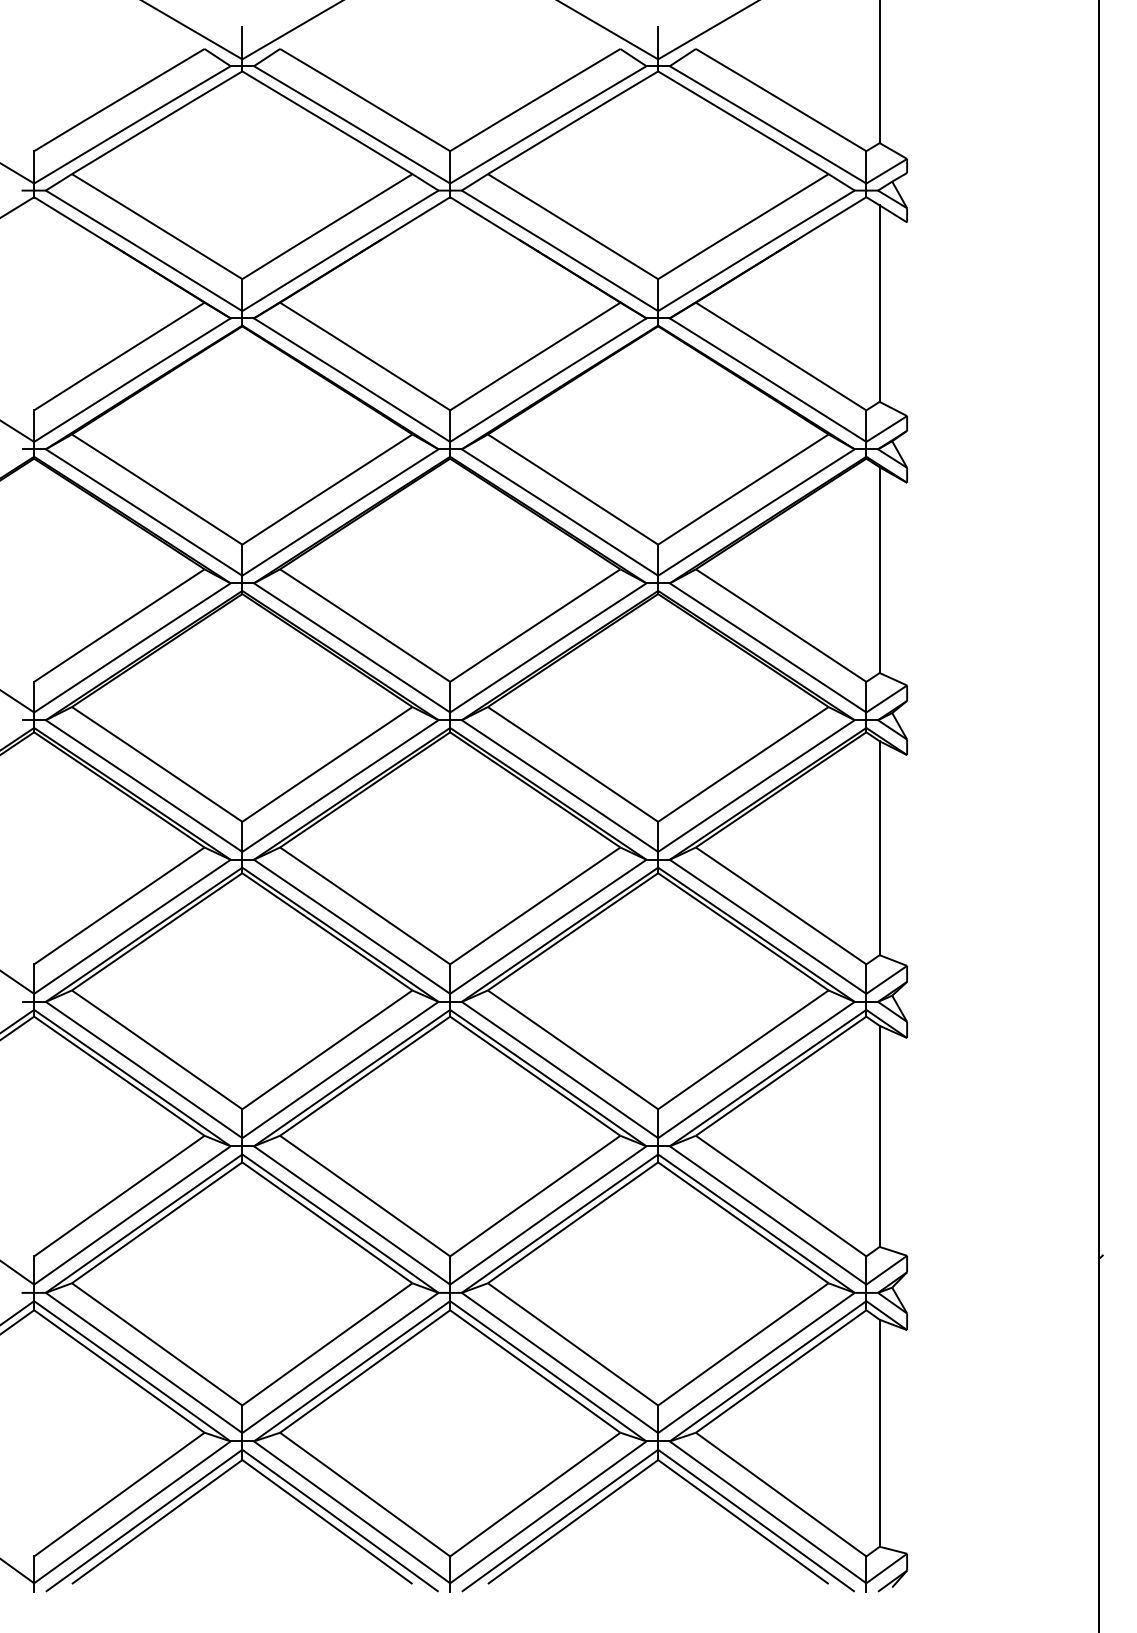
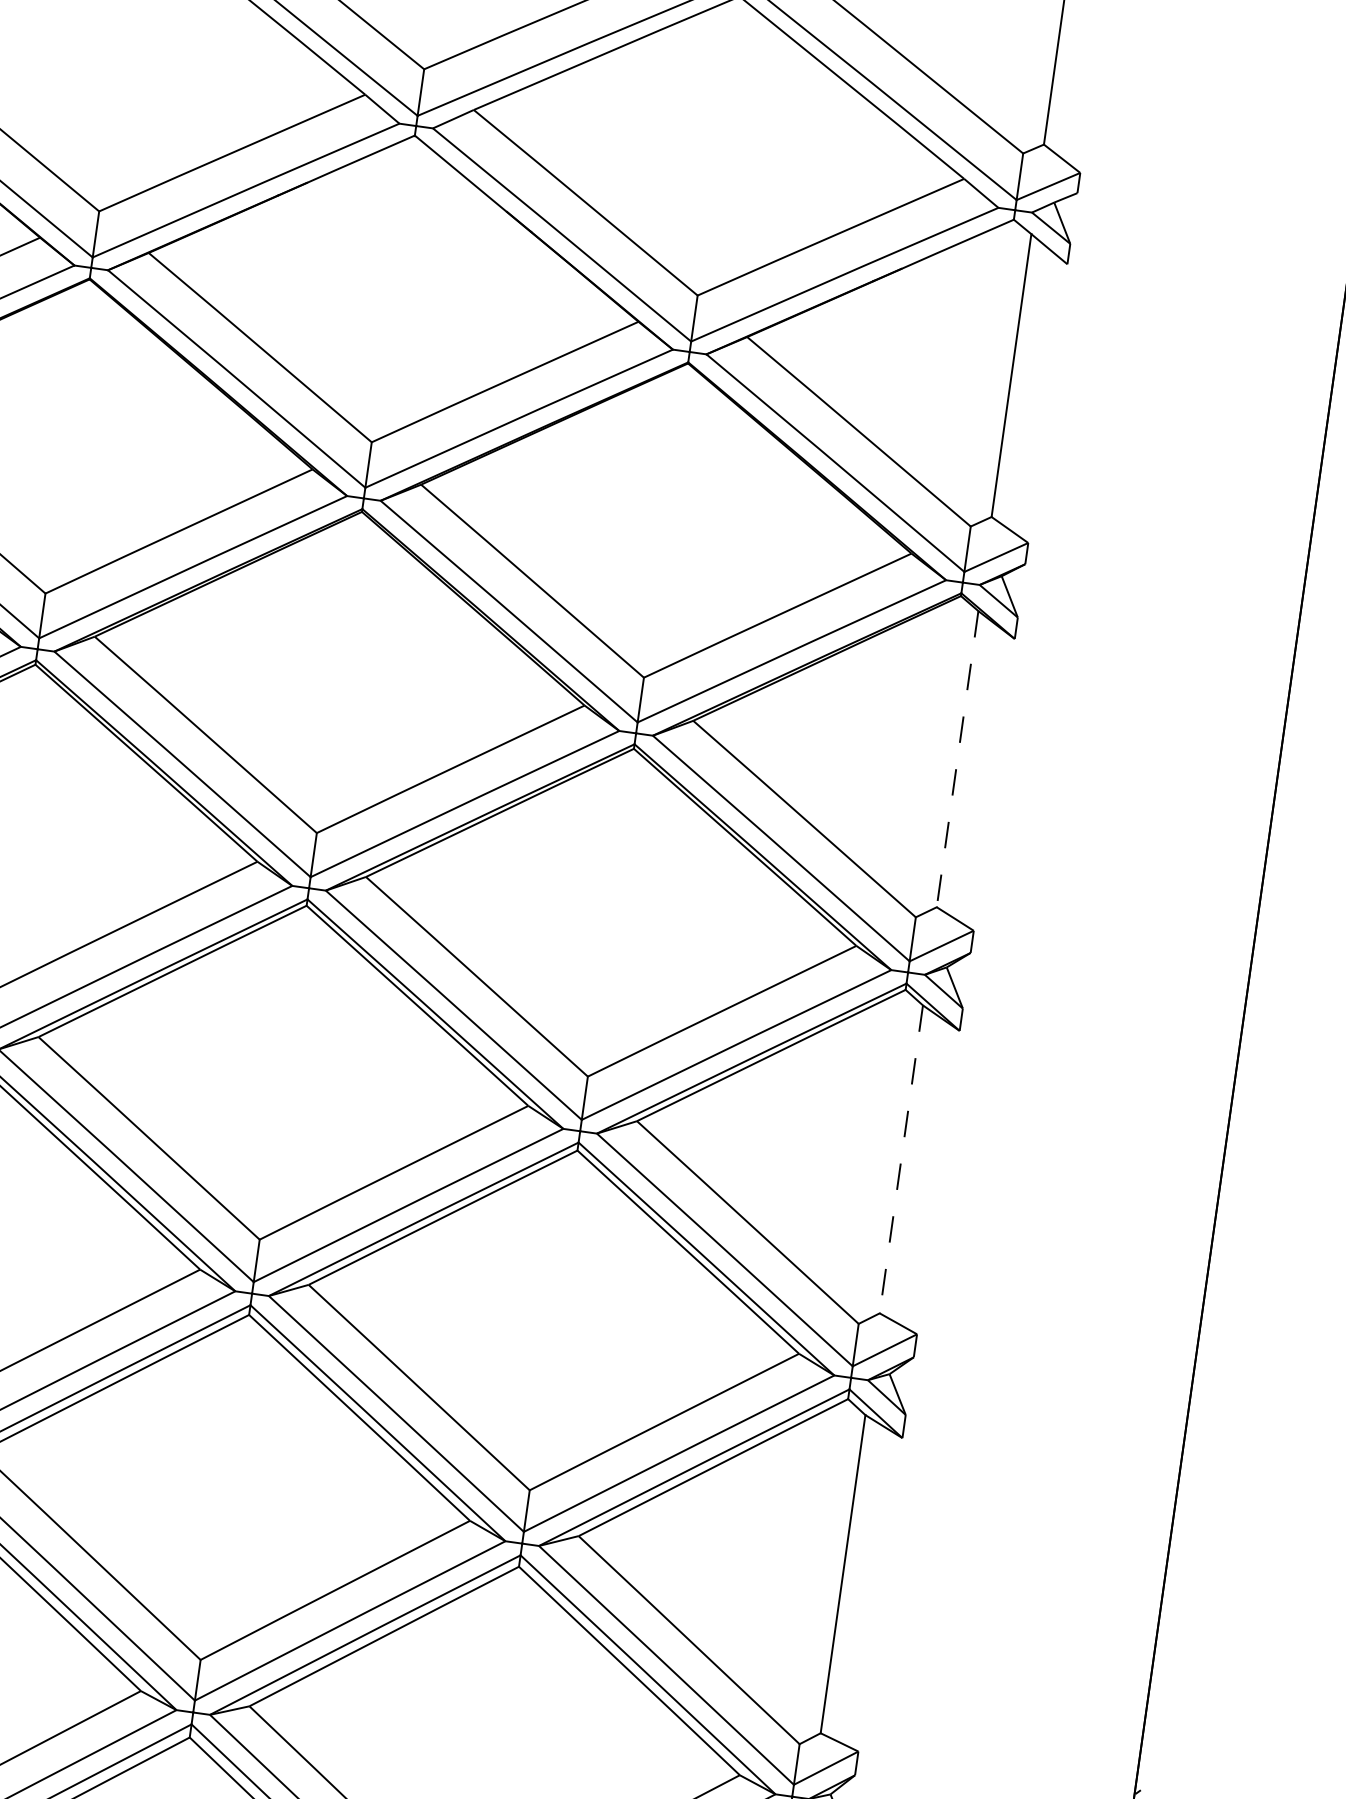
line: (879, 570) -> (957, 759), solid -> dashed
line: (879, 848) -> (901, 1159), solid -> dashed

